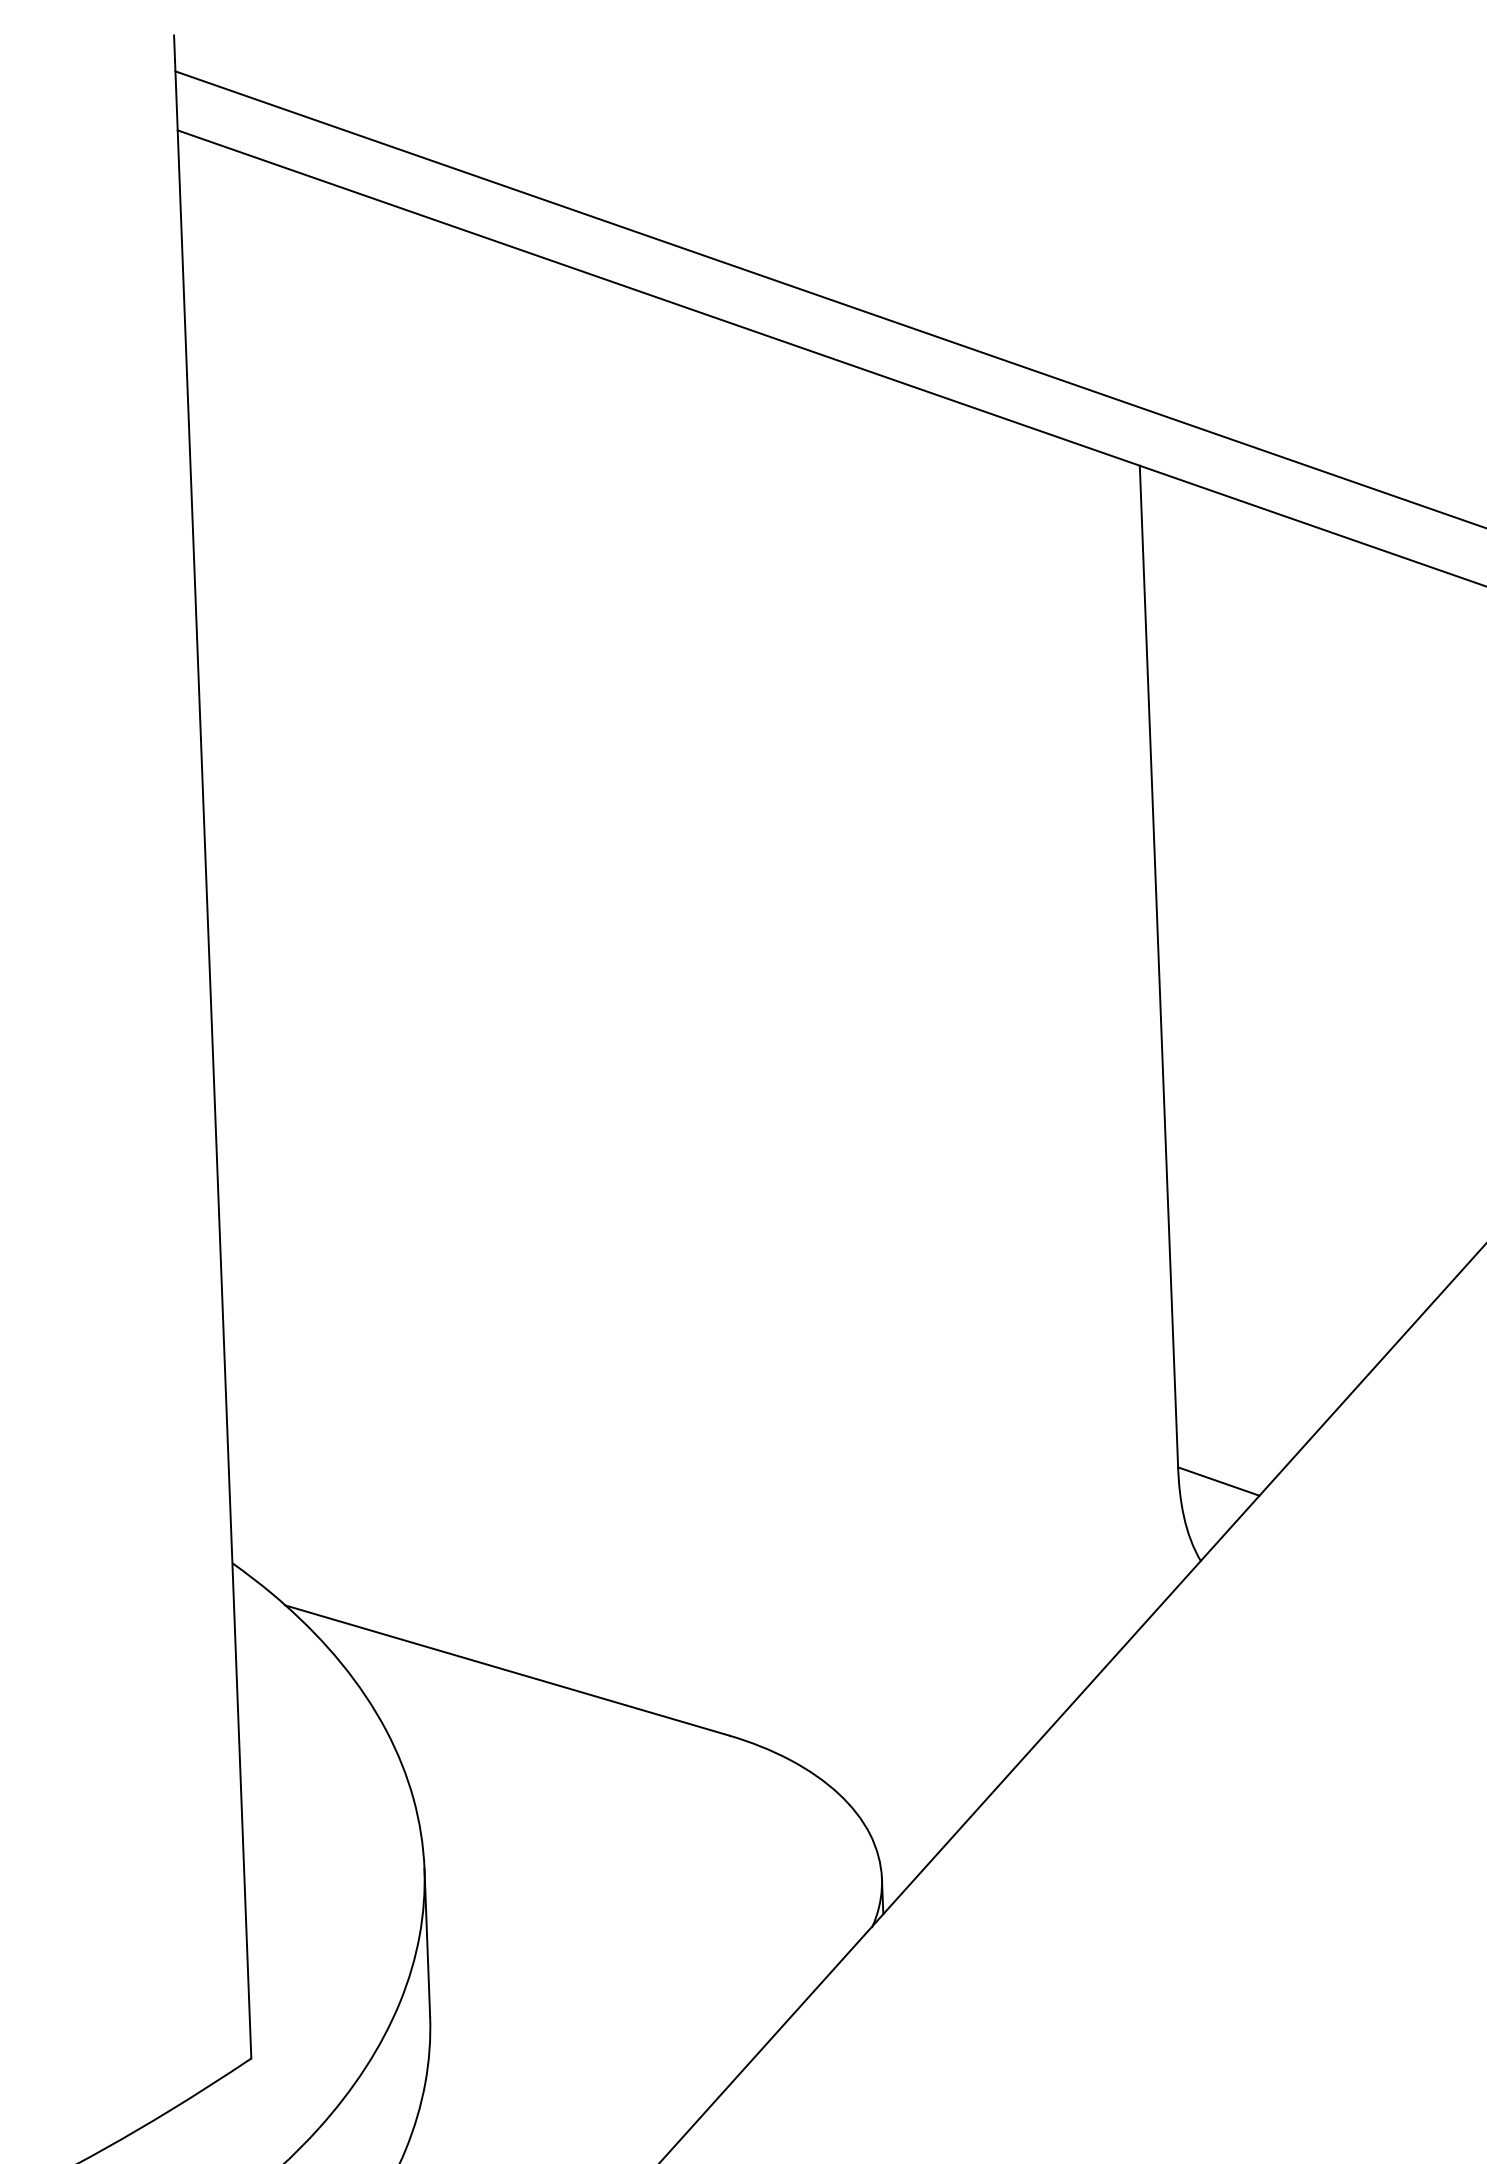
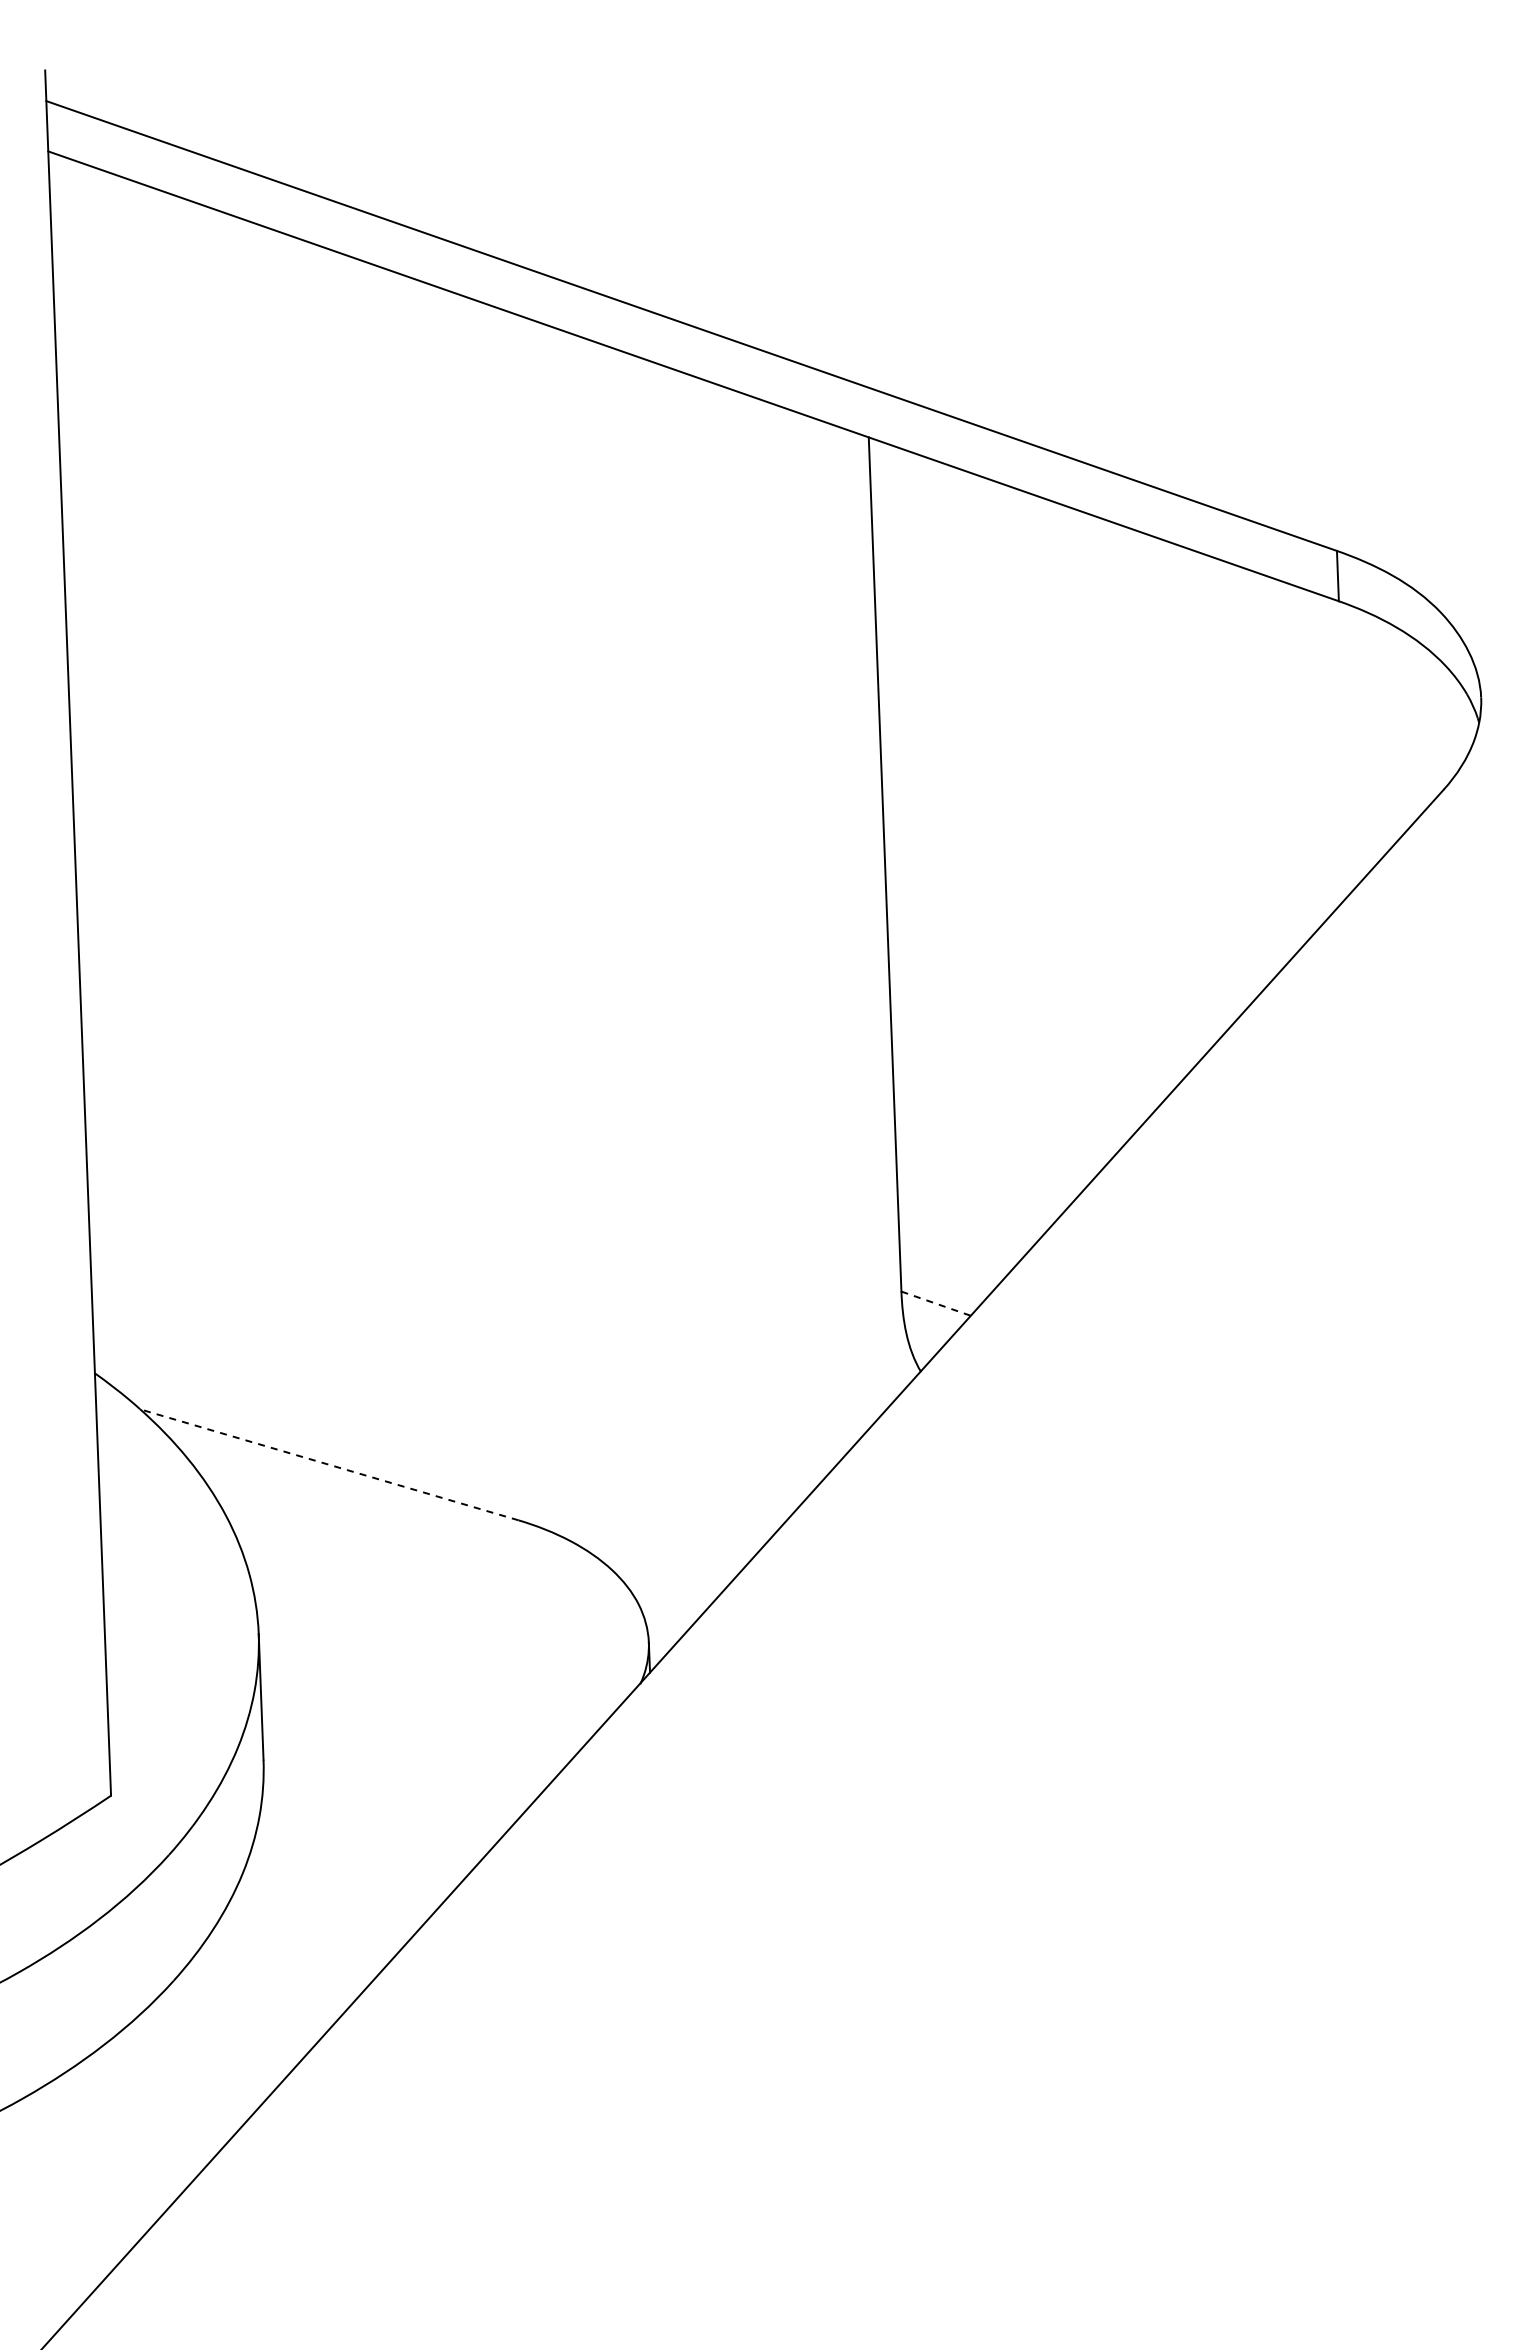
line: (1219, 1481) -> (936, 1303), solid -> dashed
line: (506, 1670) -> (328, 1464), solid -> dashed

